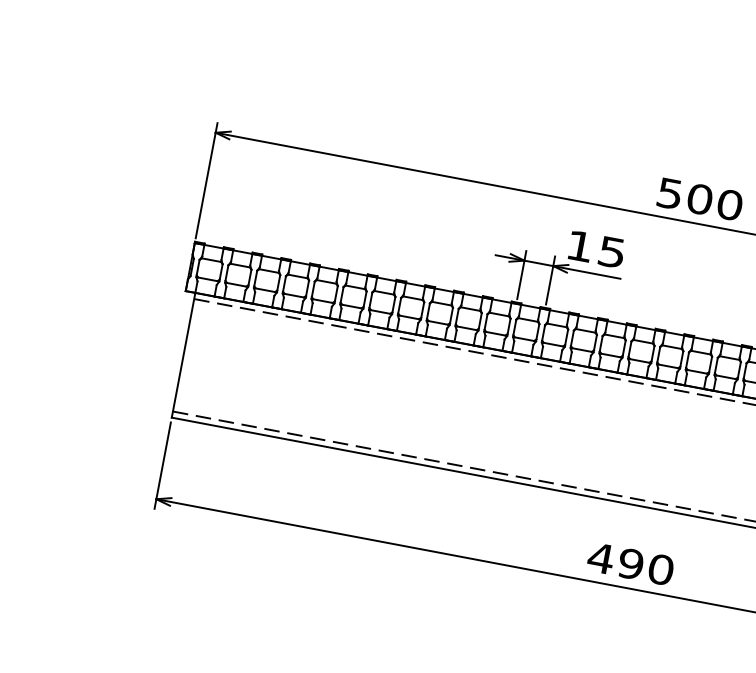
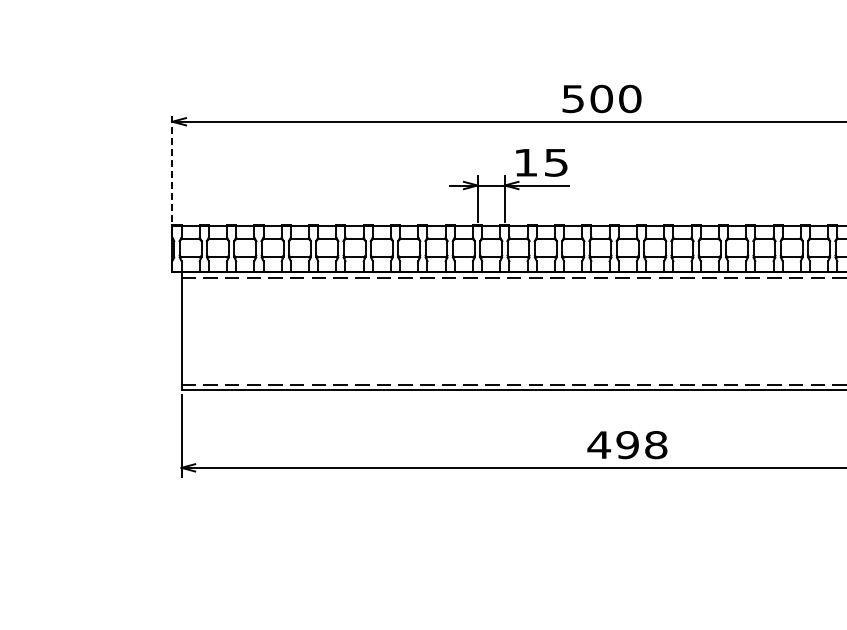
line: (206, 180) -> (172, 167), solid -> dashed
text: (699, 198) -> (601, 98), moved
text: (661, 570) -> (656, 445), 490 -> 498

